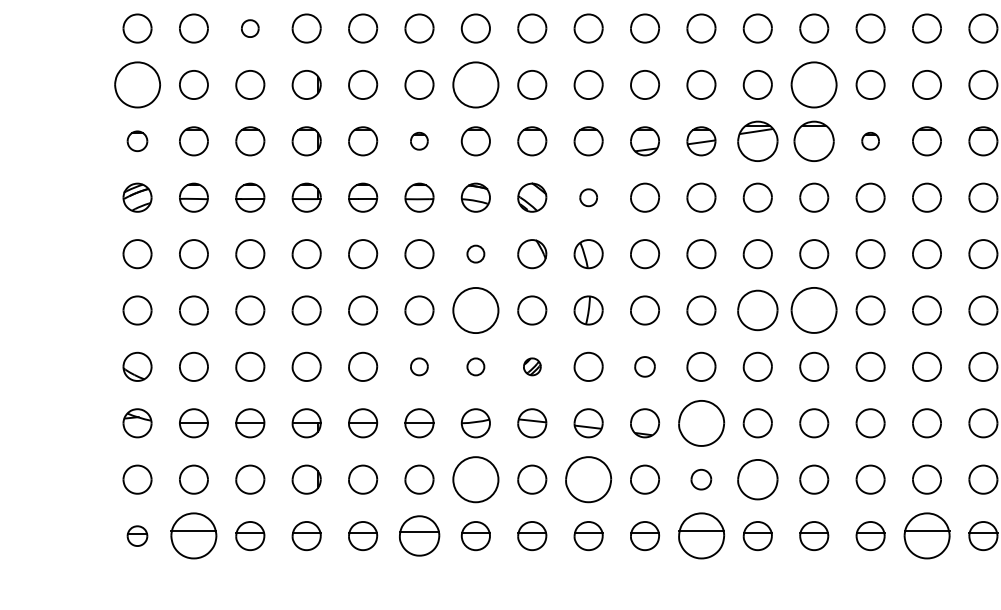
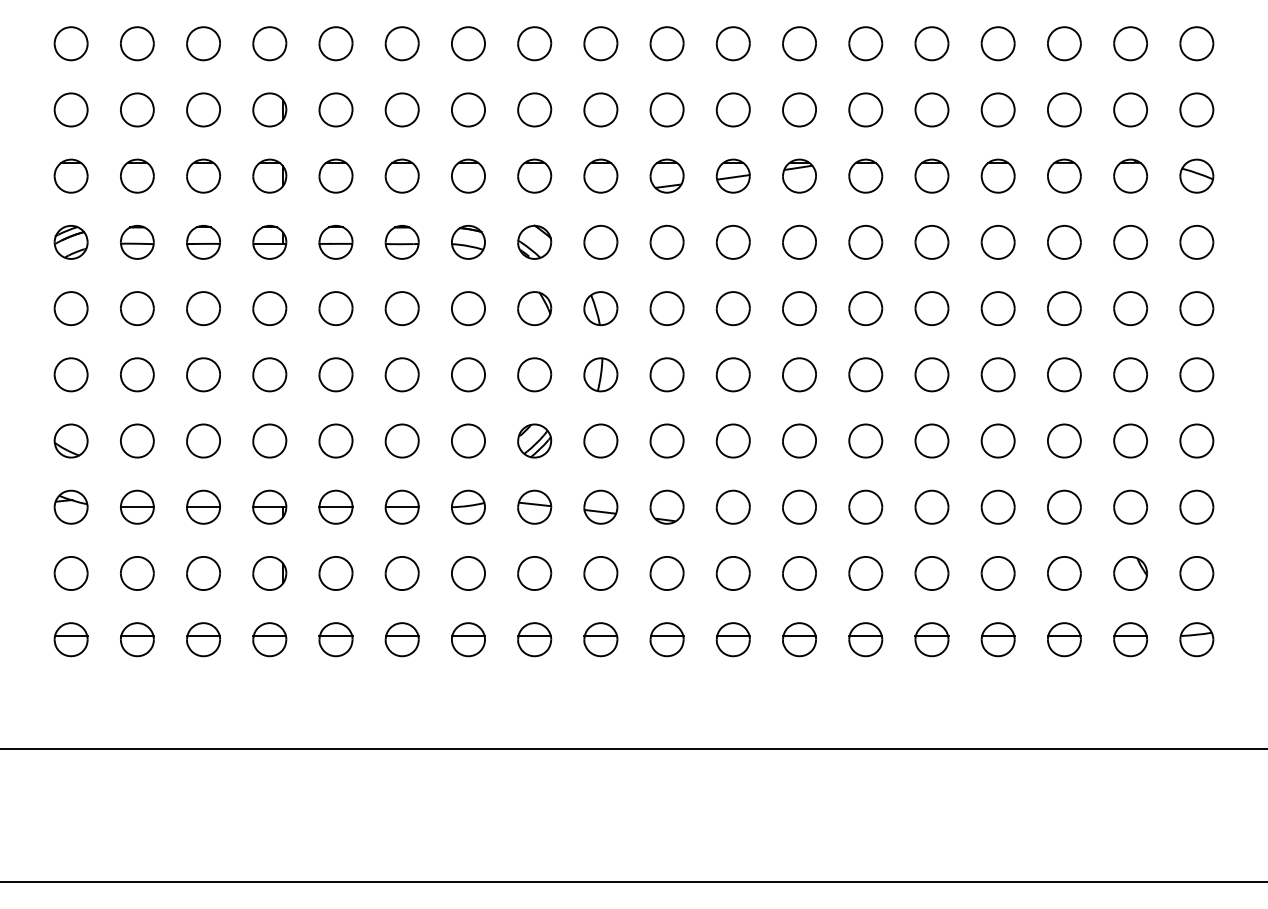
part: (250, 28) -> (203, 43), size x1.67
part: (136, 84) -> (70, 109), size x0.62
circle: (475, 84) -> (468, 109), size x0.62
part: (814, 84) -> (865, 109), size x0.62
part: (136, 140) -> (70, 175), size x1.43
part: (418, 140) -> (401, 175), size x1.67
part: (757, 140) -> (799, 175), size x0.71
part: (814, 140) -> (865, 175), size x0.71
part: (870, 140) -> (931, 175), size x1.67
part: (588, 197) -> (600, 242), size x1.67
circle: (475, 254) -> (468, 308), size x1.67
circle: (475, 310) -> (468, 374), size x0.62
part: (757, 310) -> (799, 374), size x0.71
part: (814, 310) -> (865, 374), size x0.62
part: (418, 366) -> (401, 440), size x1.67
circle: (475, 366) -> (468, 440), size x1.67
part: (532, 366) -> (534, 440), size x1.67
part: (644, 366) -> (666, 440), size x1.43
part: (700, 422) -> (732, 506), size x0.62
circle: (475, 479) -> (468, 573), size x0.62
part: (588, 479) -> (600, 573), size x0.62
part: (700, 479) -> (732, 573), size x1.43
part: (757, 479) -> (799, 573), size x0.71
part: (136, 535) -> (70, 639), size x1.43
part: (194, 535) -> (137, 639), size x0.62
part: (418, 535) -> (401, 639), size x0.71
part: (700, 535) -> (732, 639), size x0.62
part: (926, 535) -> (997, 639), size x0.62

